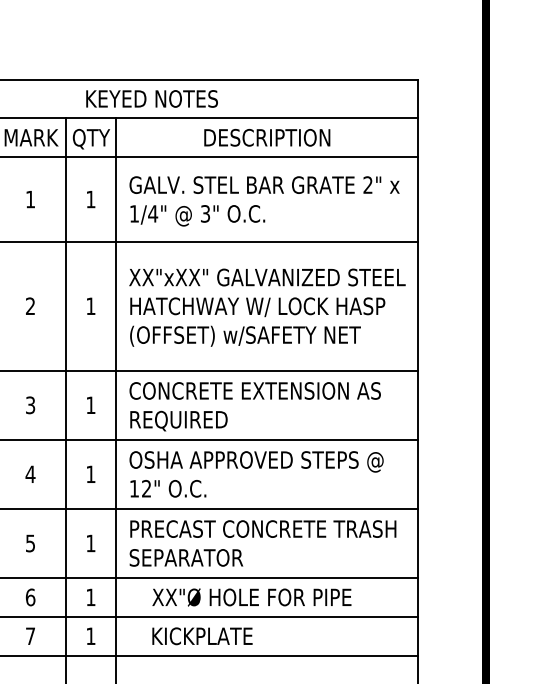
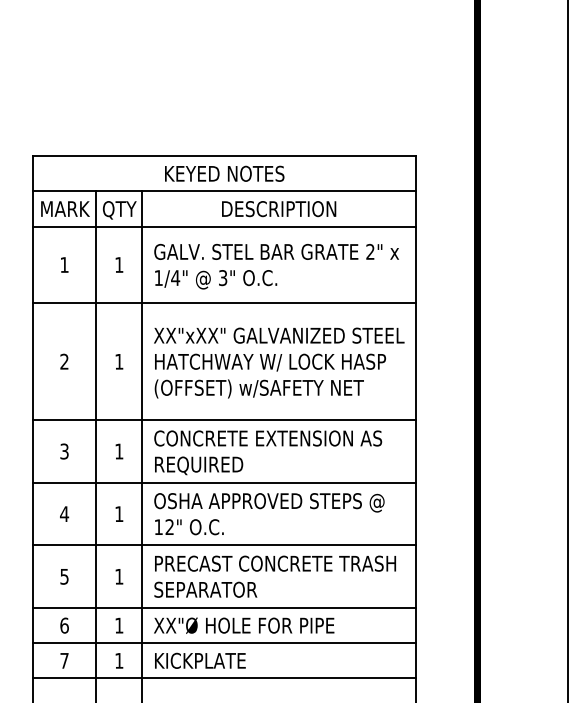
text: (151, 98) -> (224, 173), moved
text: (252, 597) -> (244, 625), moved
text: (202, 635) -> (200, 660), moved

